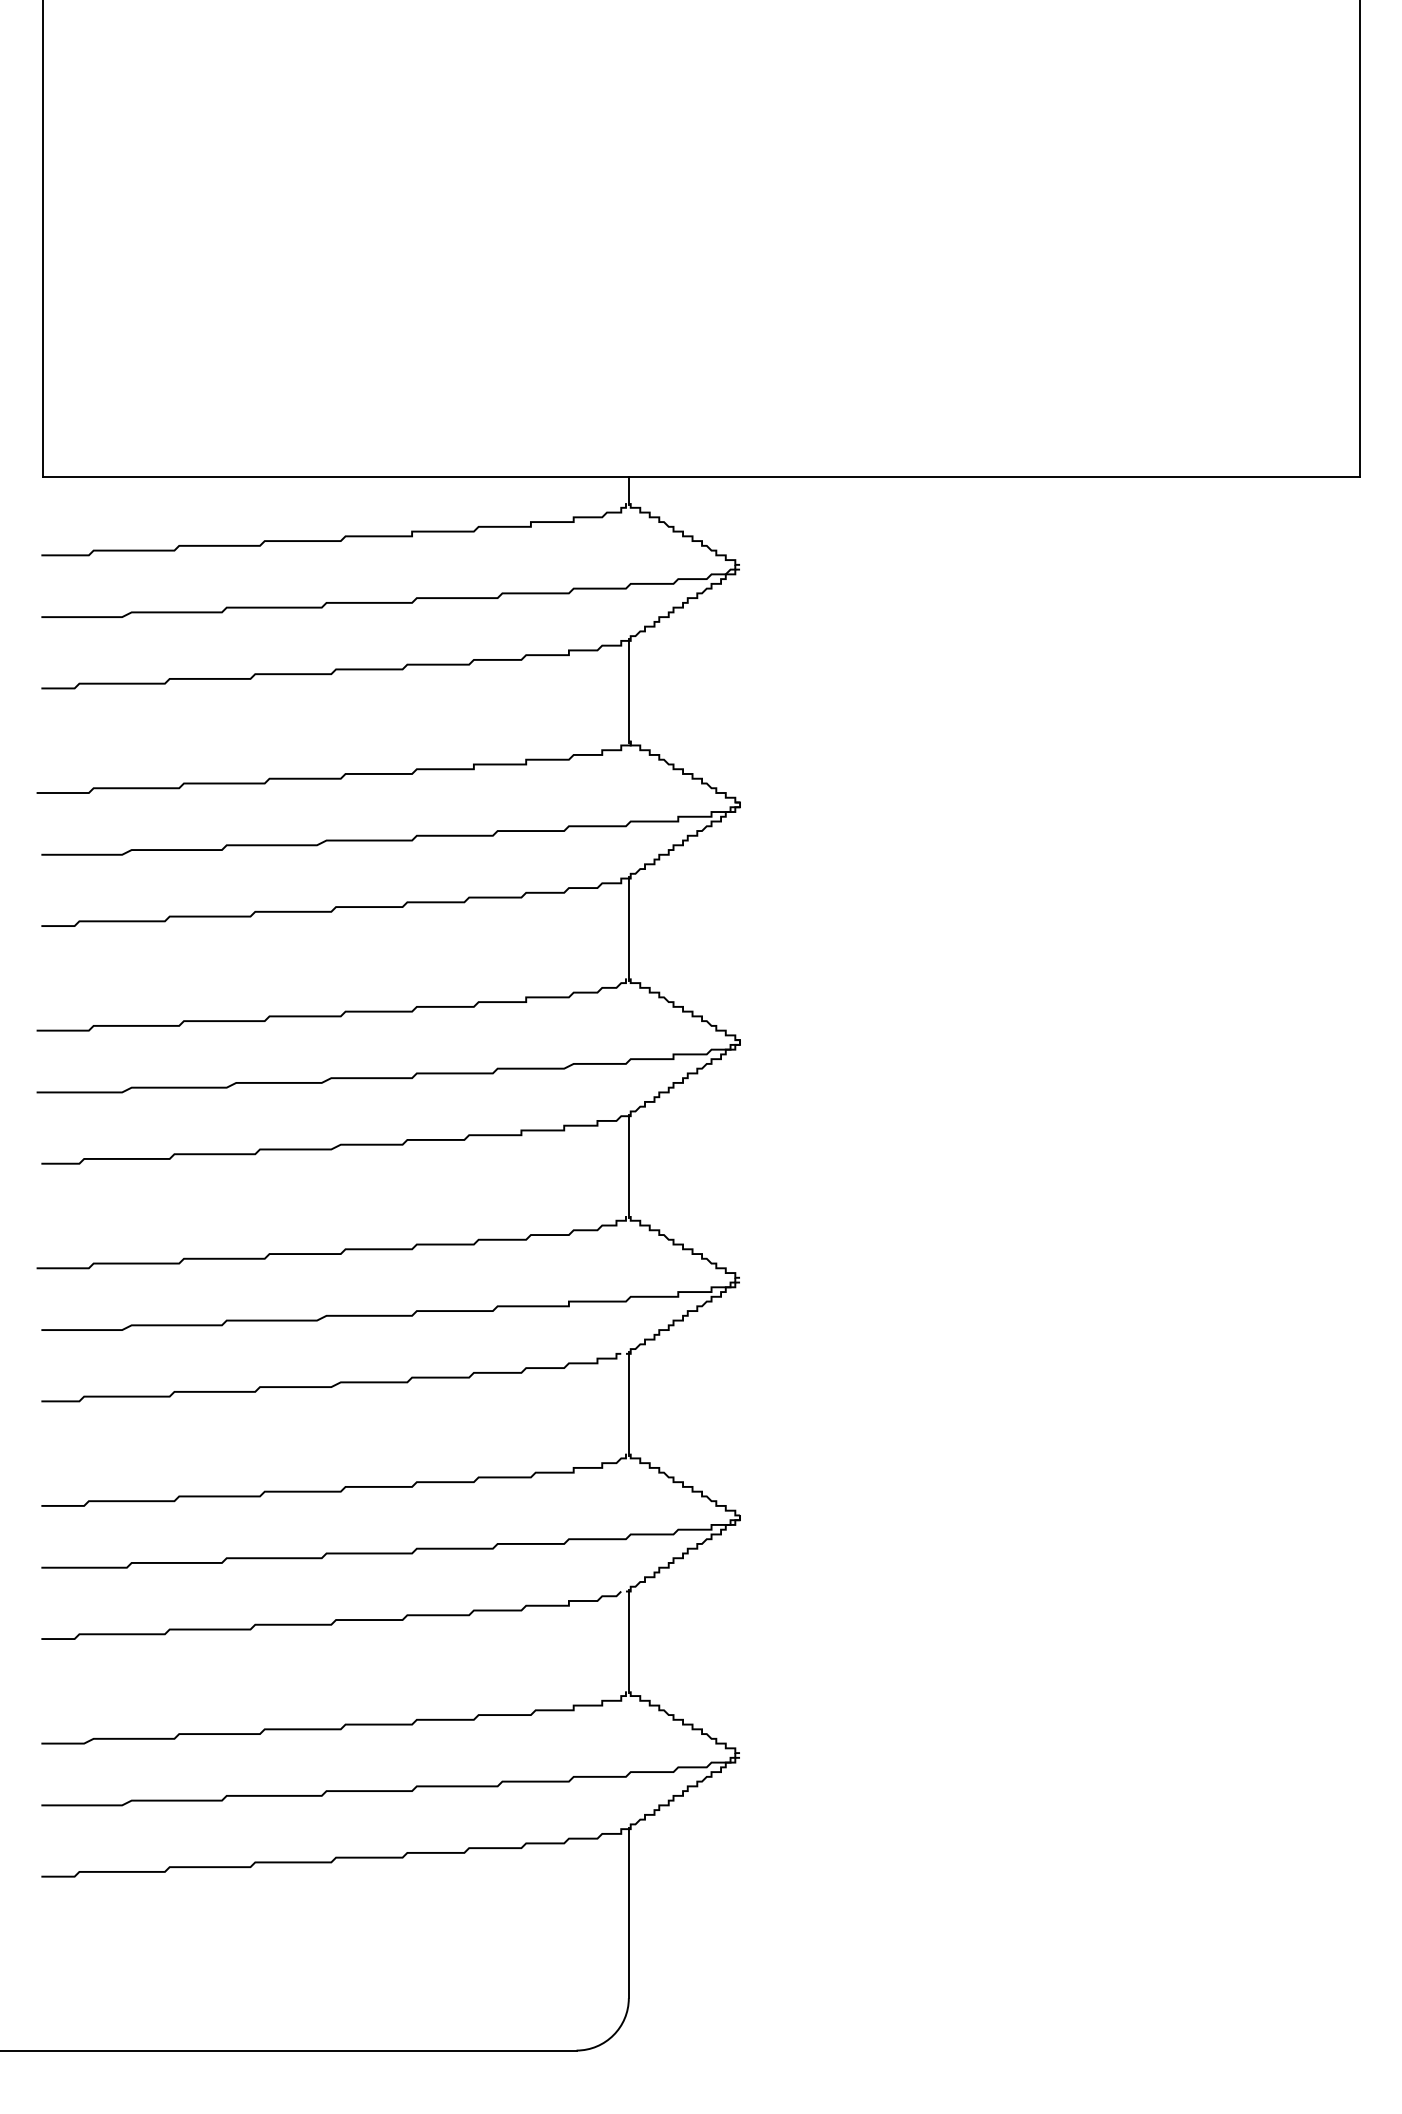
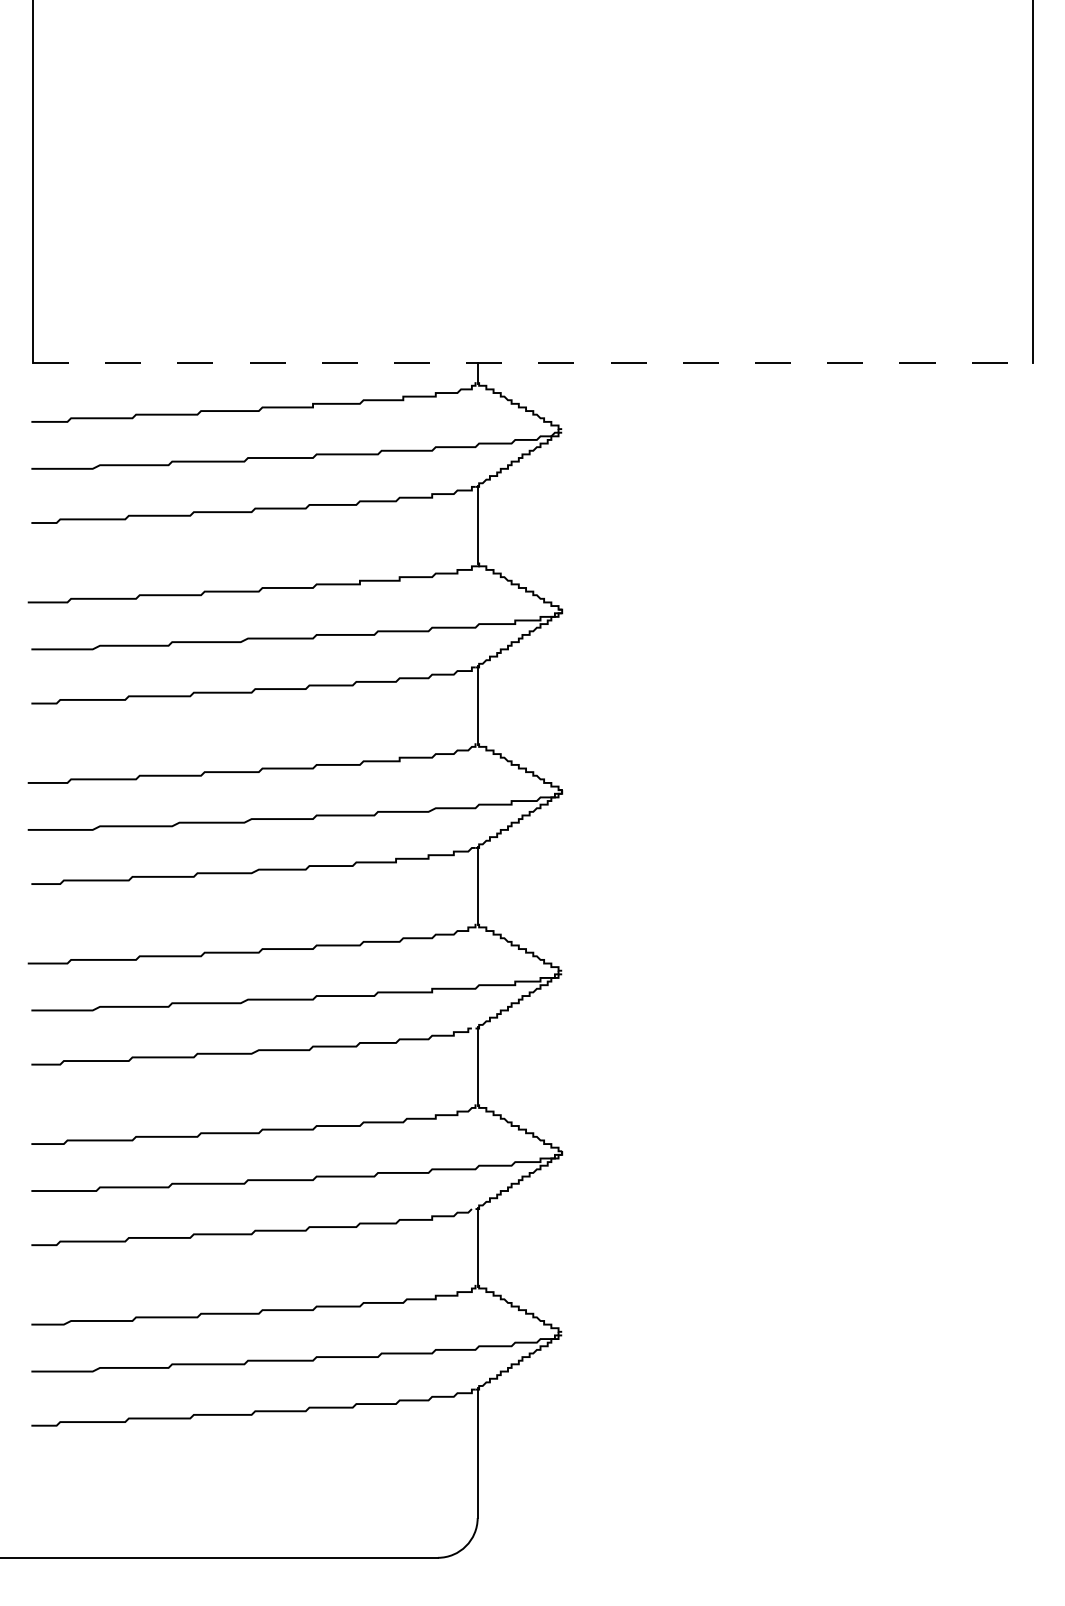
line: (702, 477) -> (533, 362), solid -> dashed

